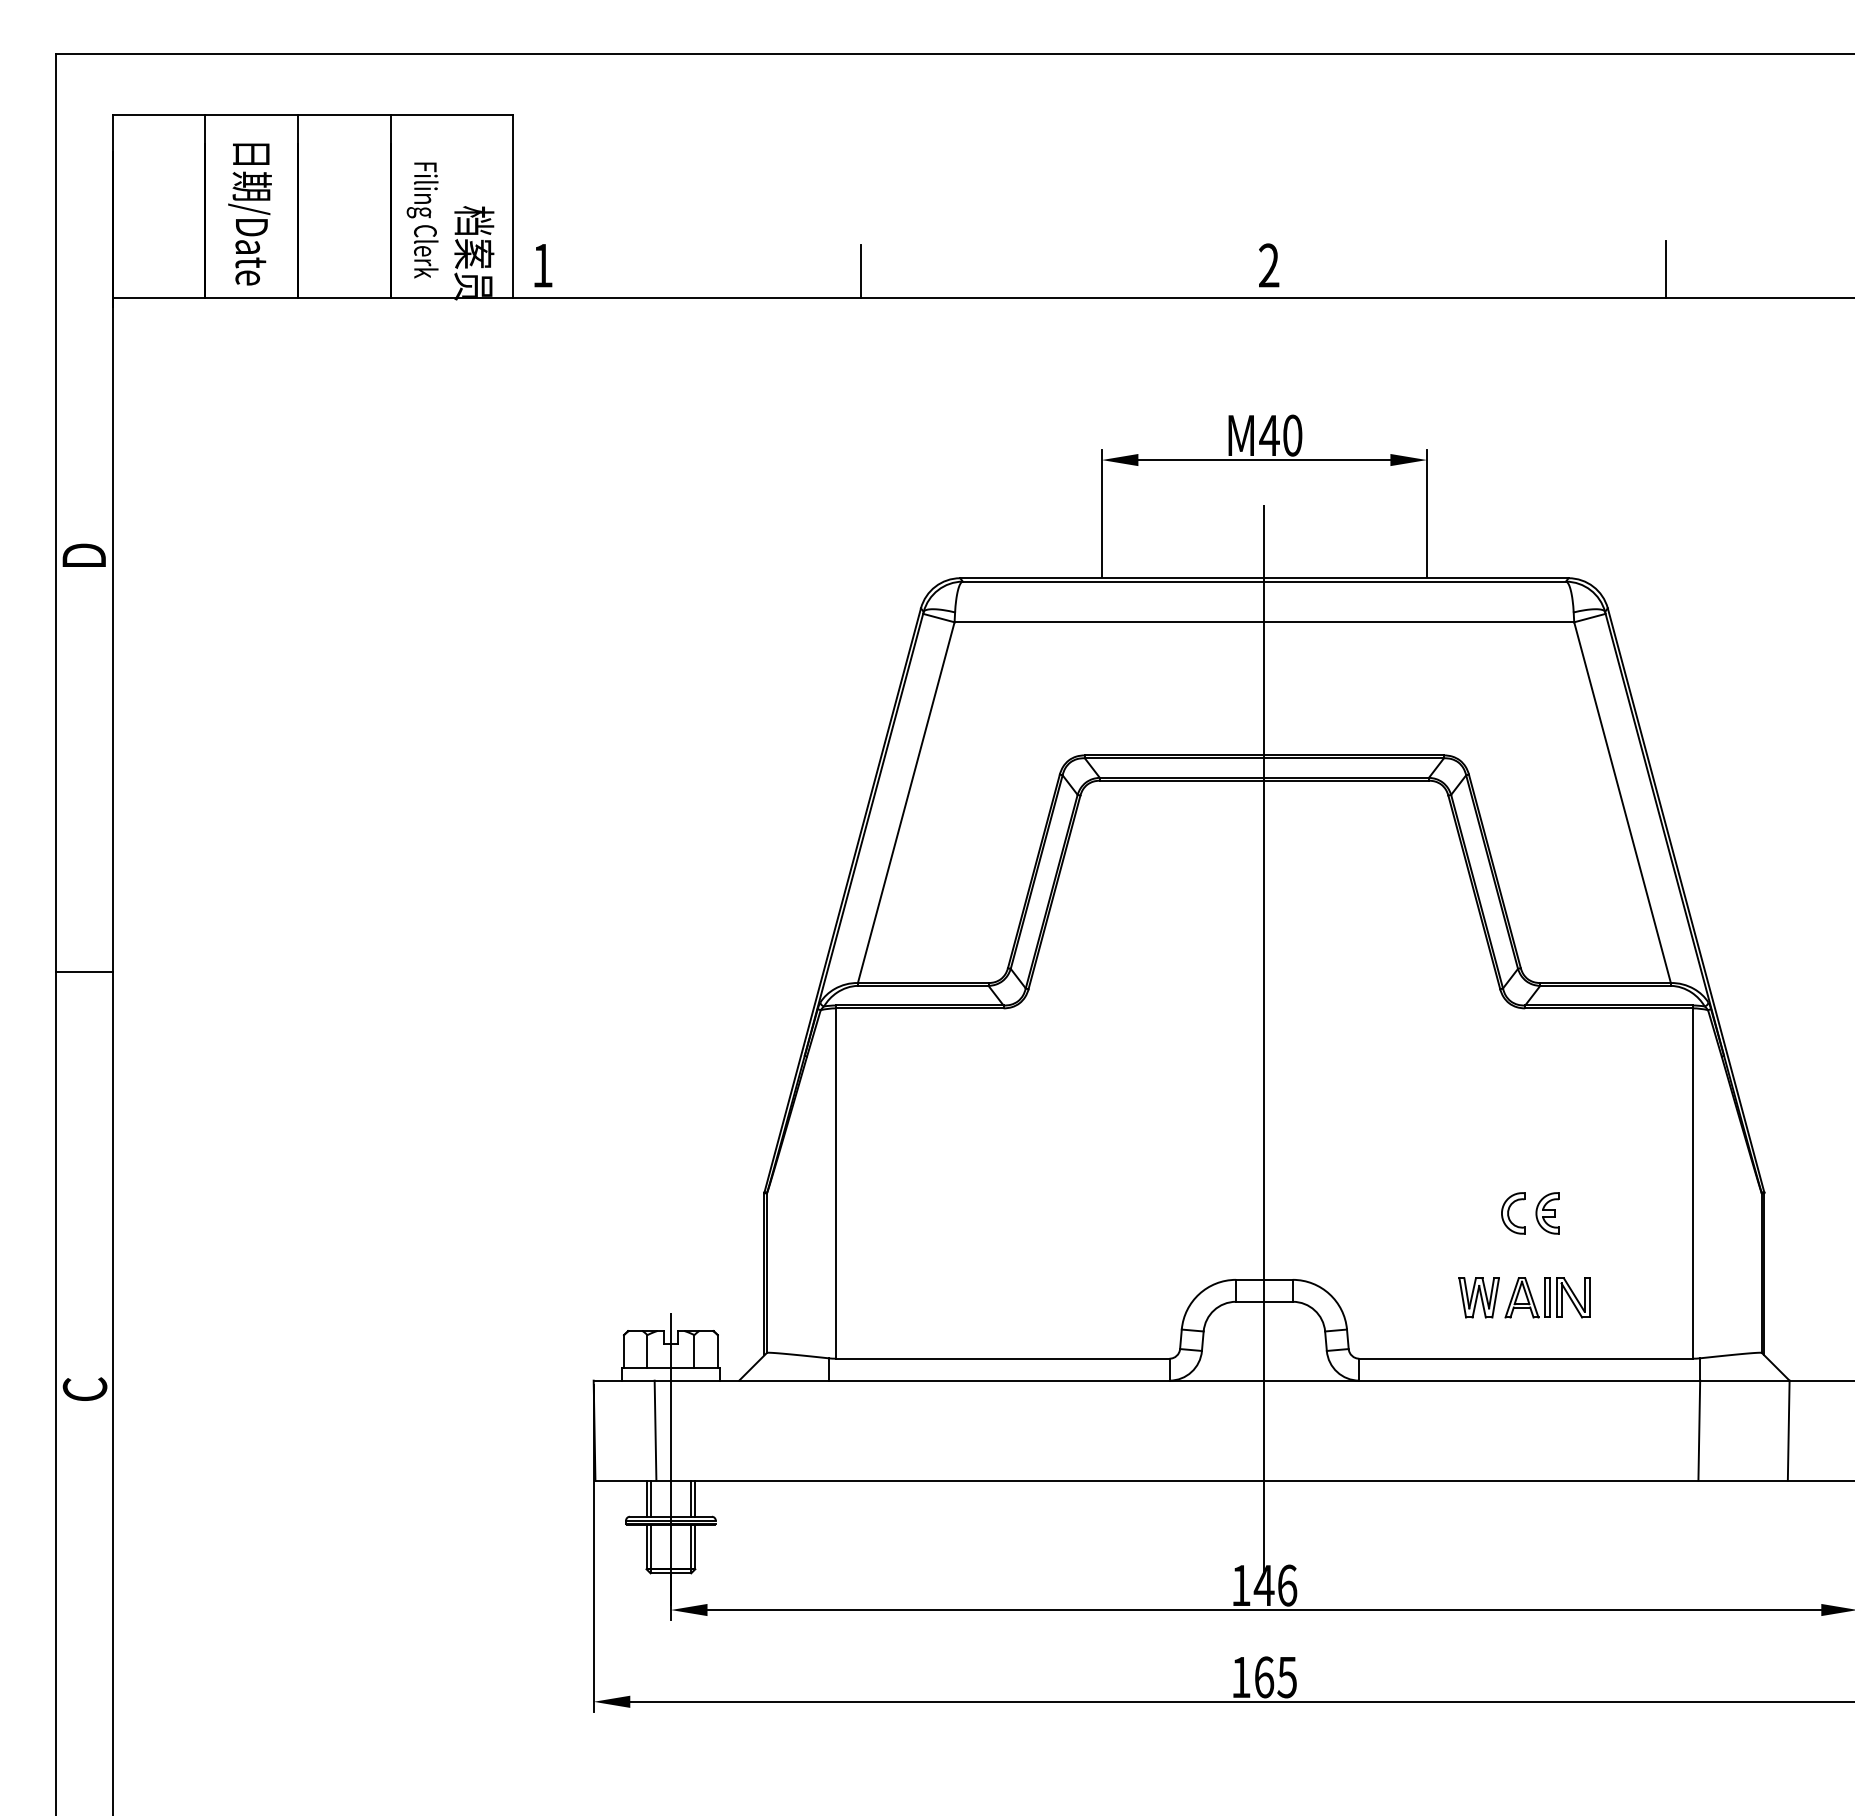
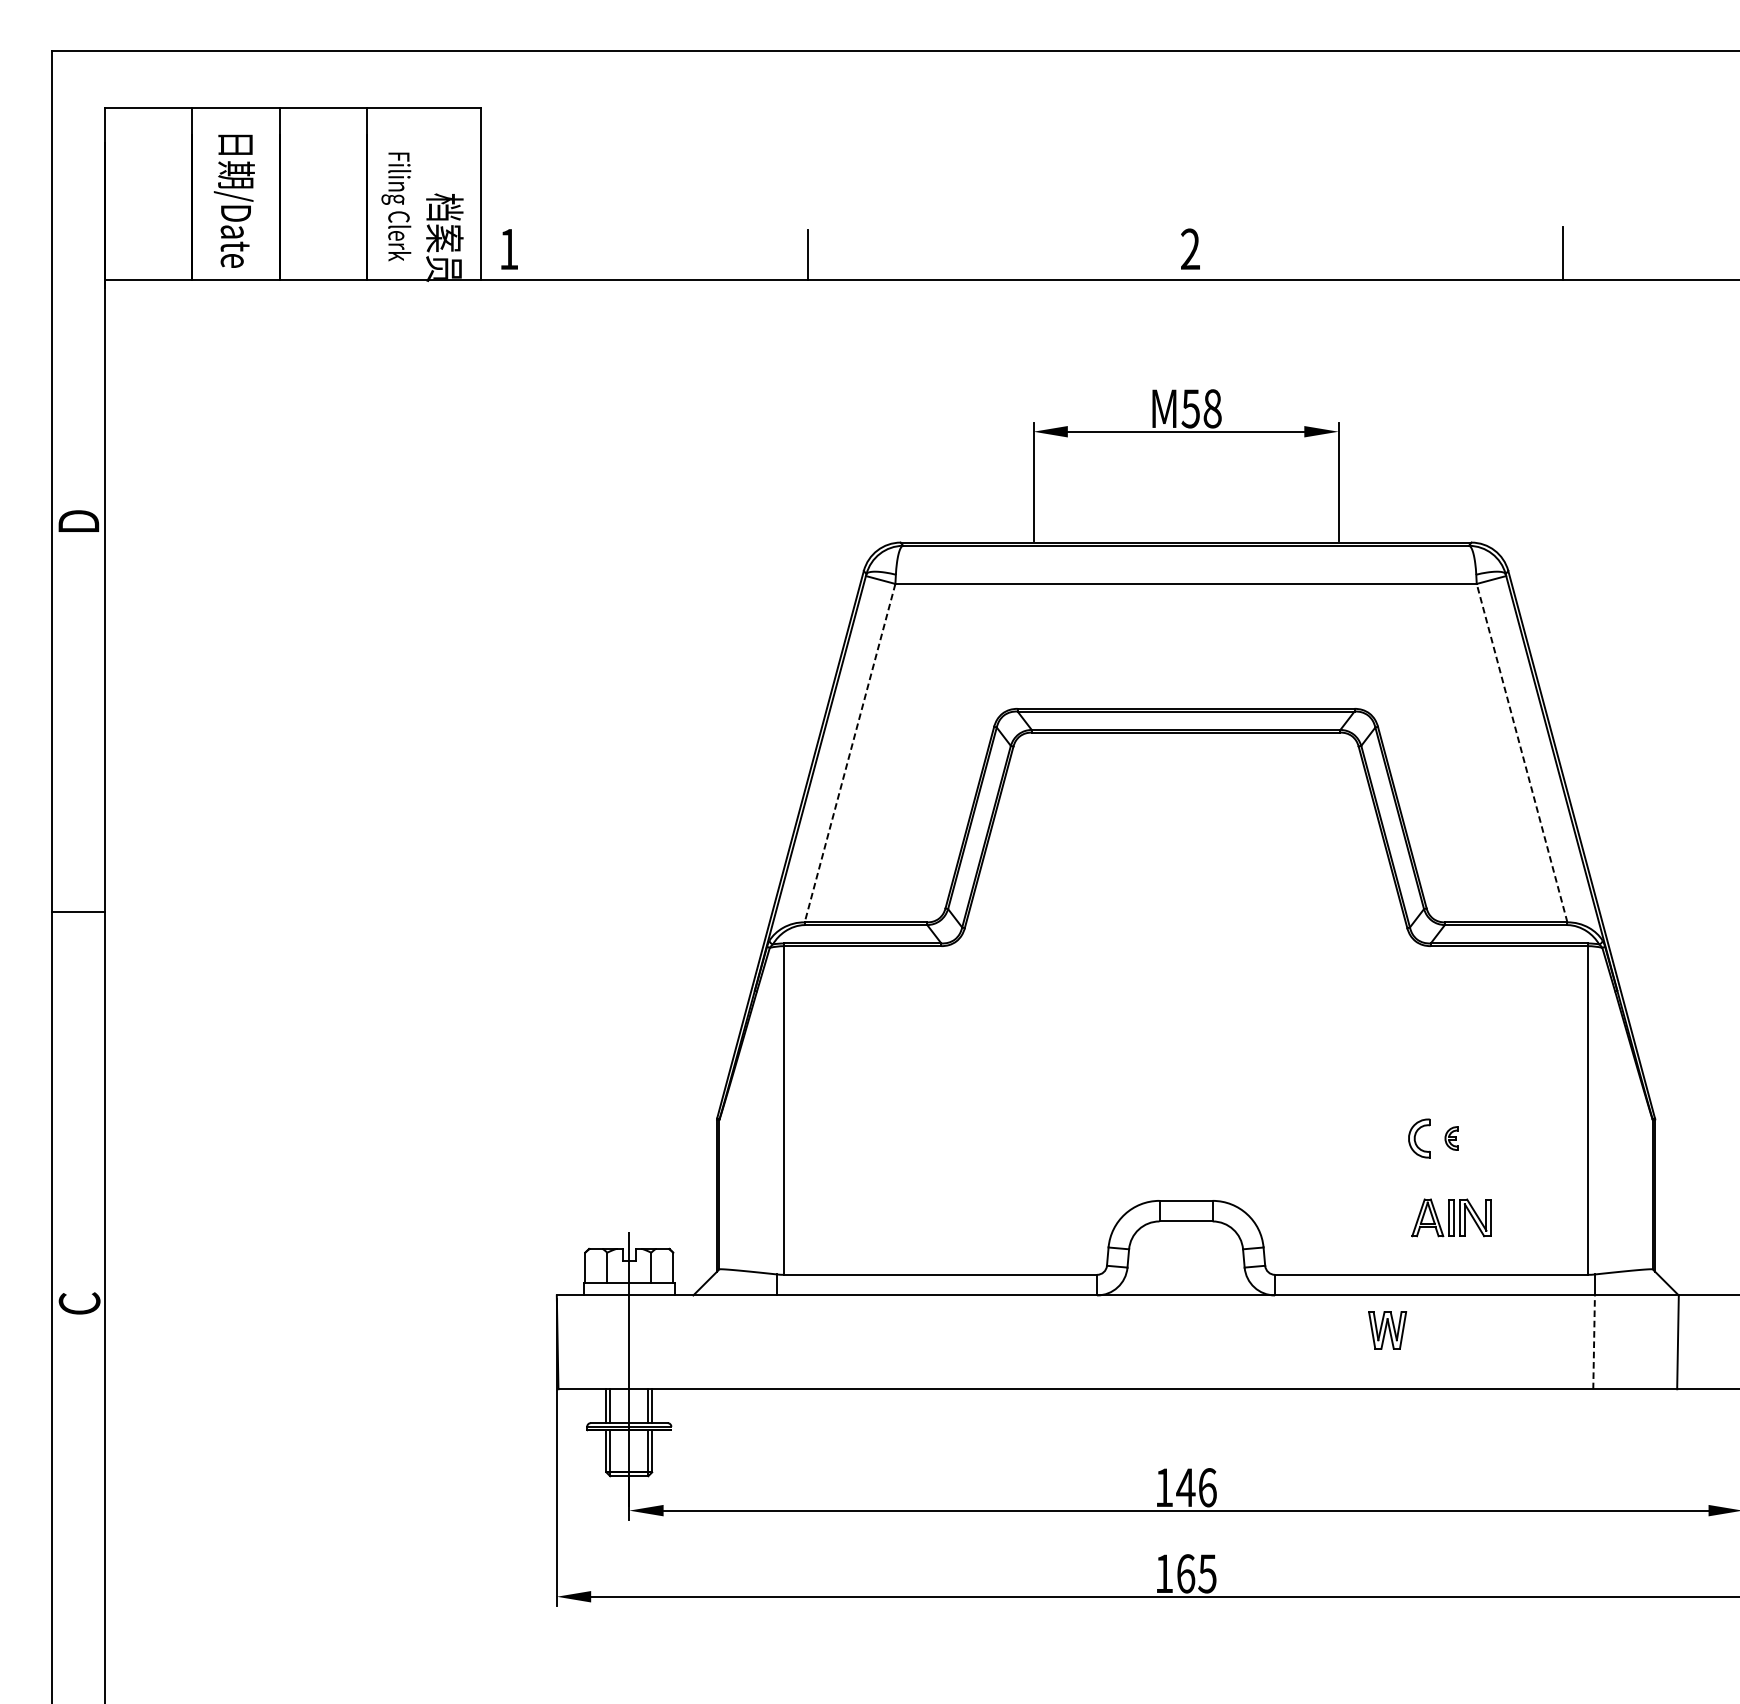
text: (1280, 435) -> (1201, 408), M40 -> M58
line: (906, 802) -> (850, 753), solid -> dashed
line: (1622, 802) -> (1522, 753), solid -> dashed
line: (1264, 1038) -> (1186, 974), removed
part: (1547, 1213) -> (1451, 1138), size x0.6
part: (1478, 1297) -> (1386, 1330), moved
line: (655, 1430) -> (614, 1342), removed
line: (1699, 1430) -> (1594, 1342), solid -> dashed

